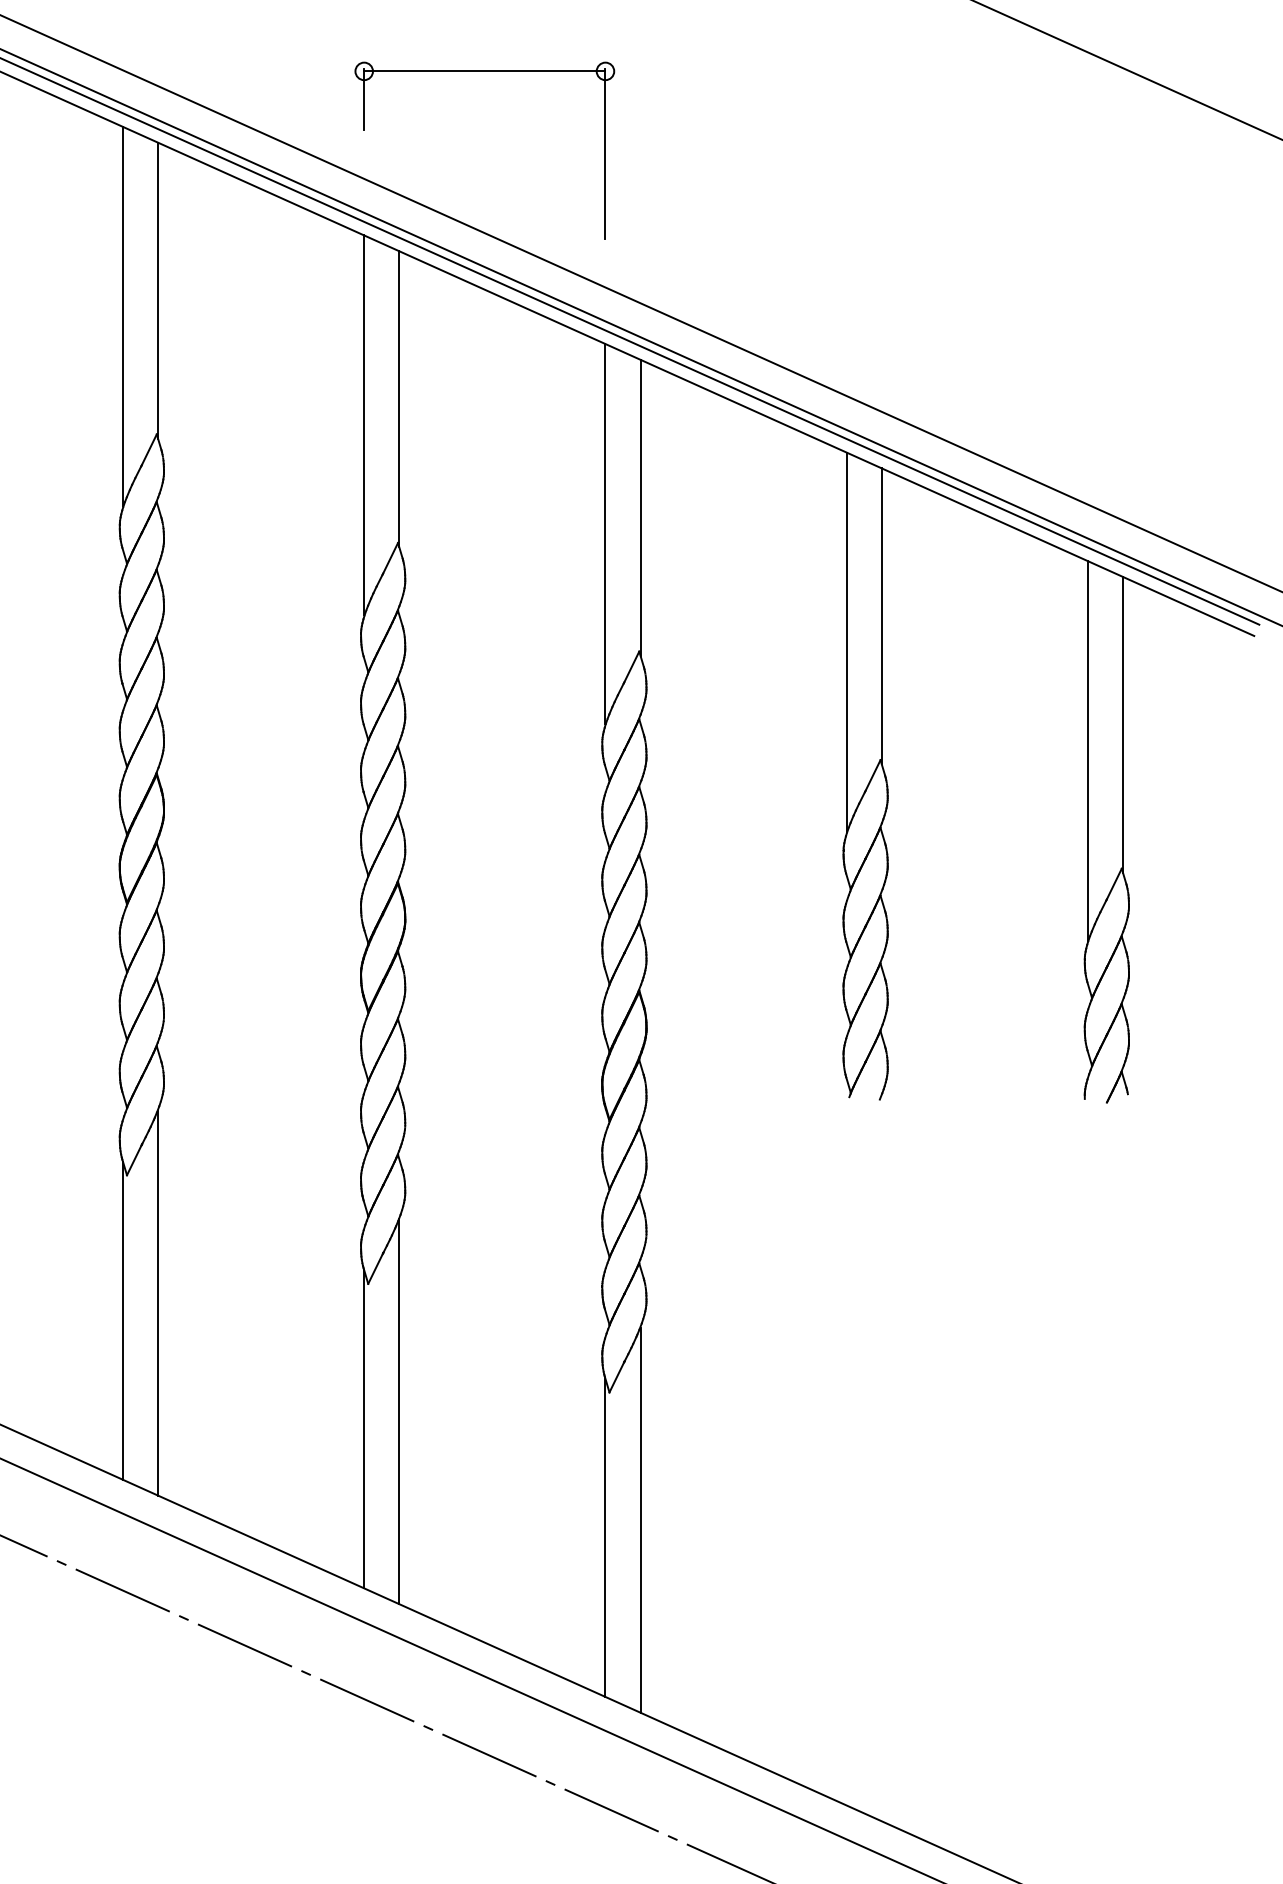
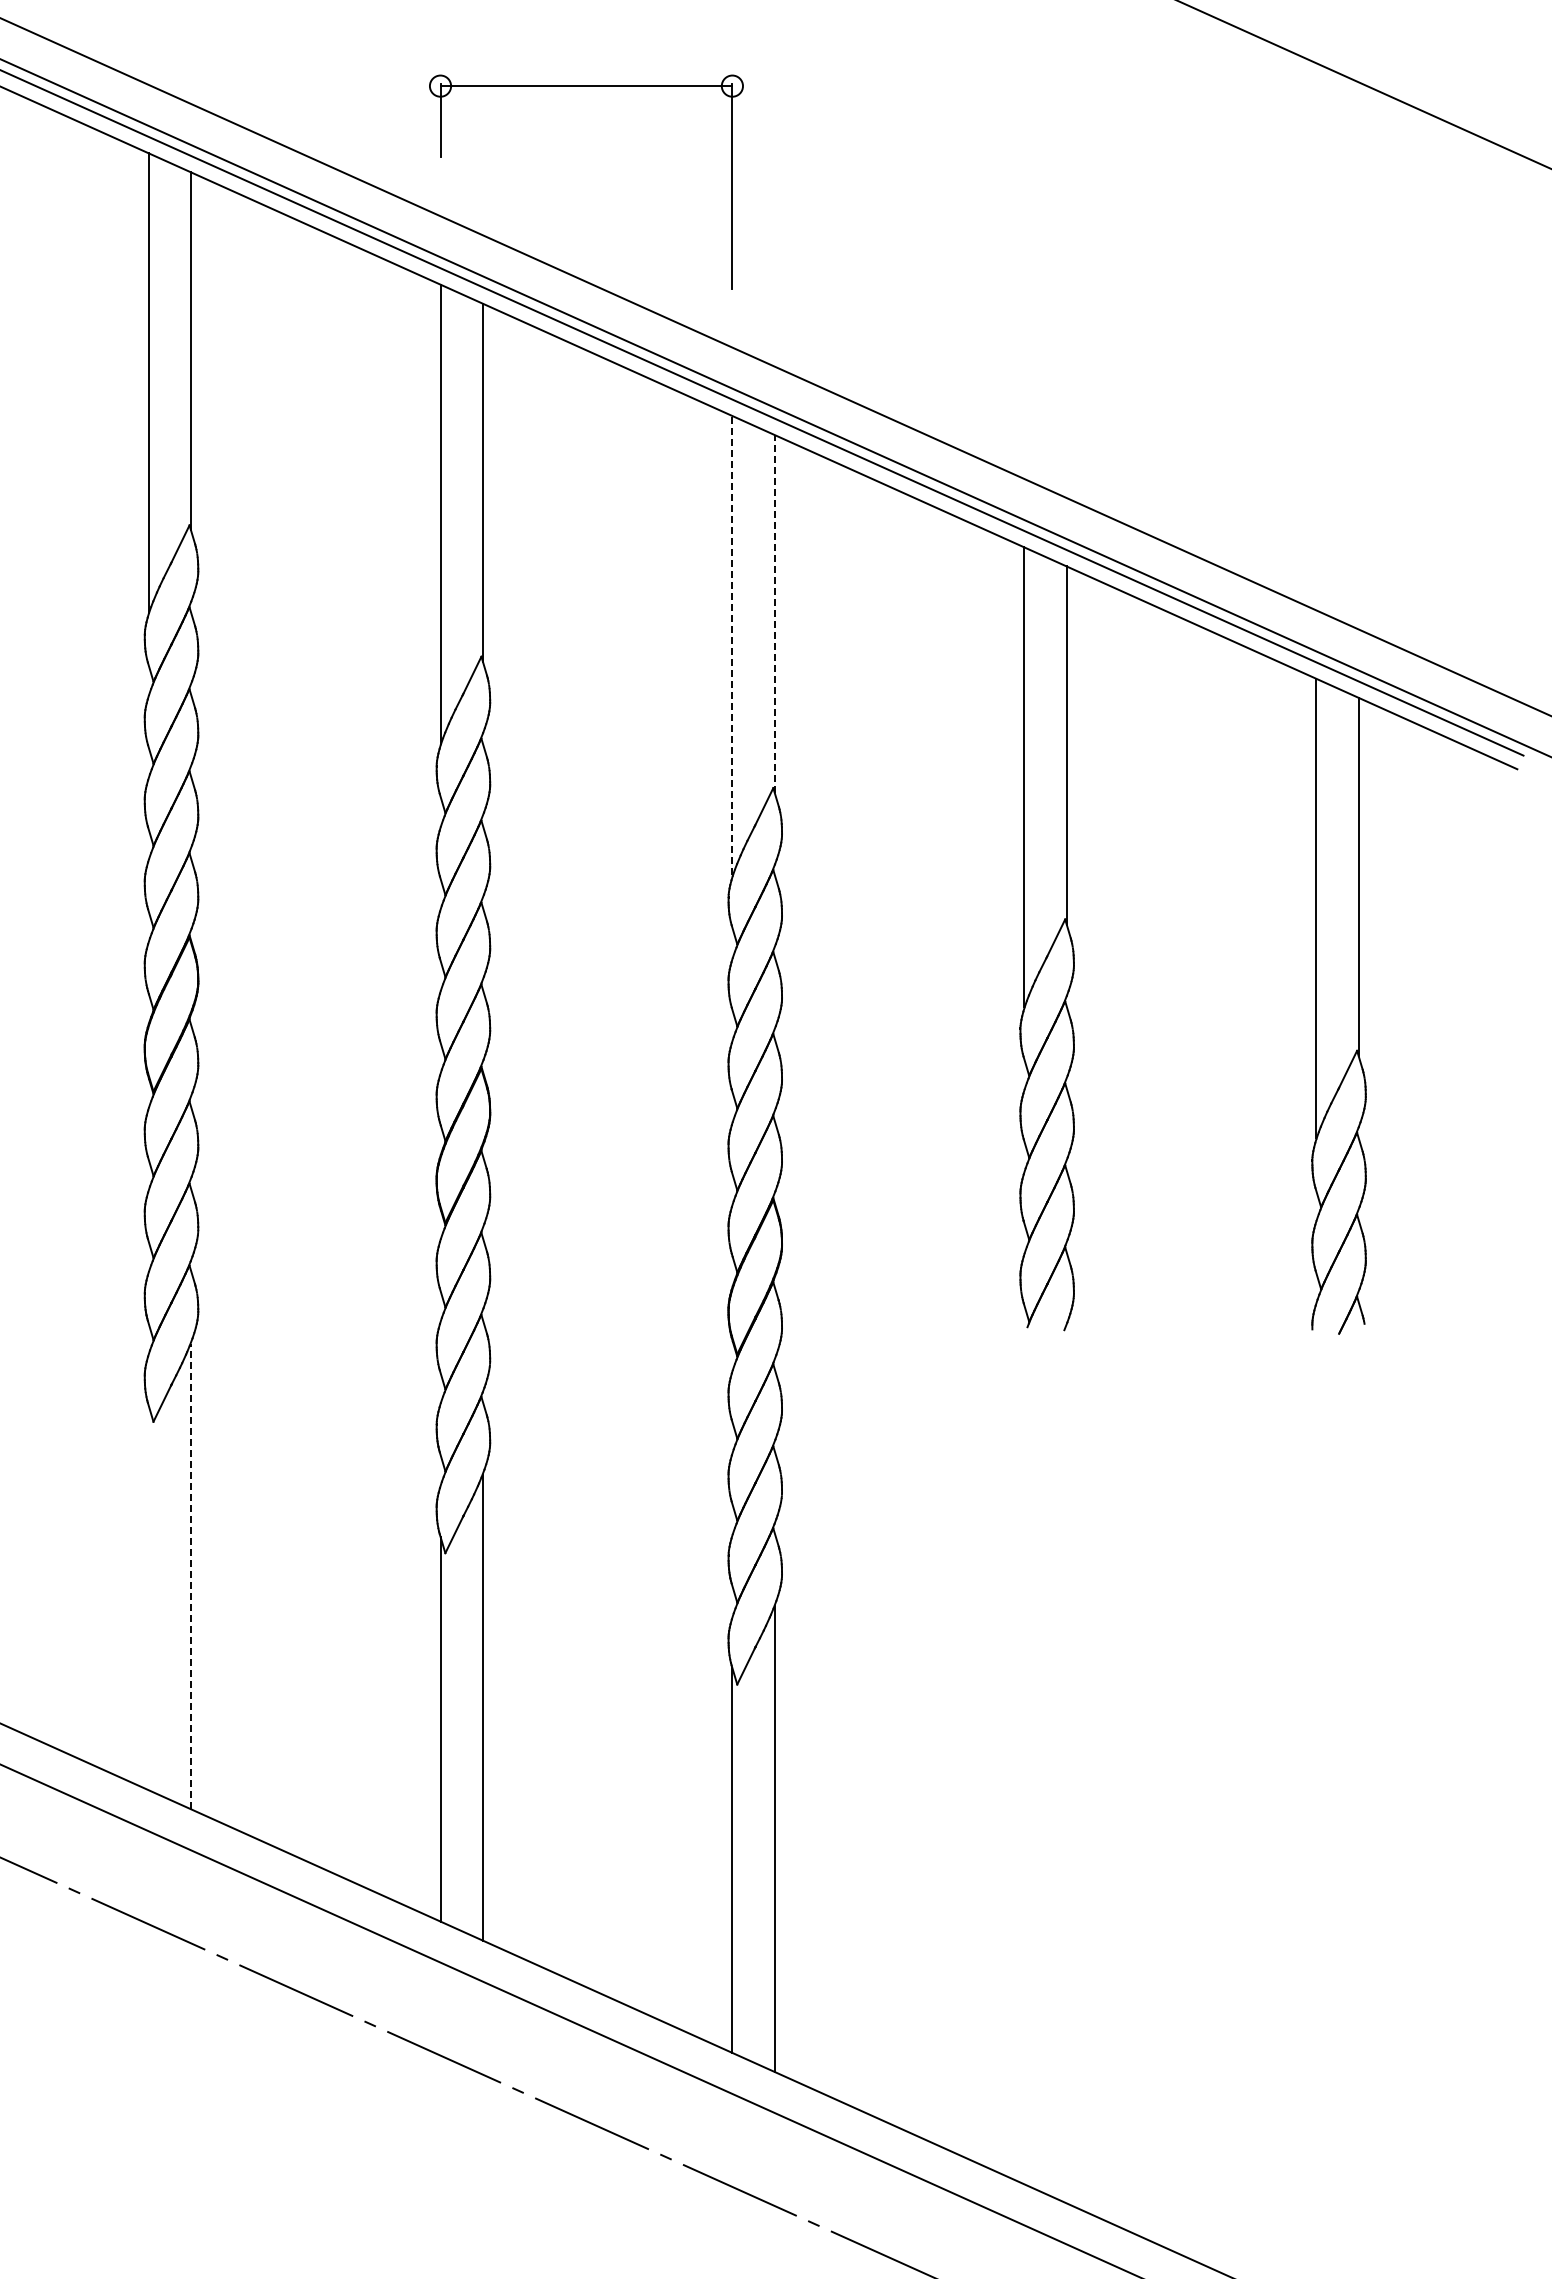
line: (640, 507) -> (774, 613), solid -> dashed
line: (605, 533) -> (732, 645), solid -> dashed
line: (158, 1303) -> (191, 1576), solid -> dashed
line: (122, 1320) -> (148, 1597), removed

